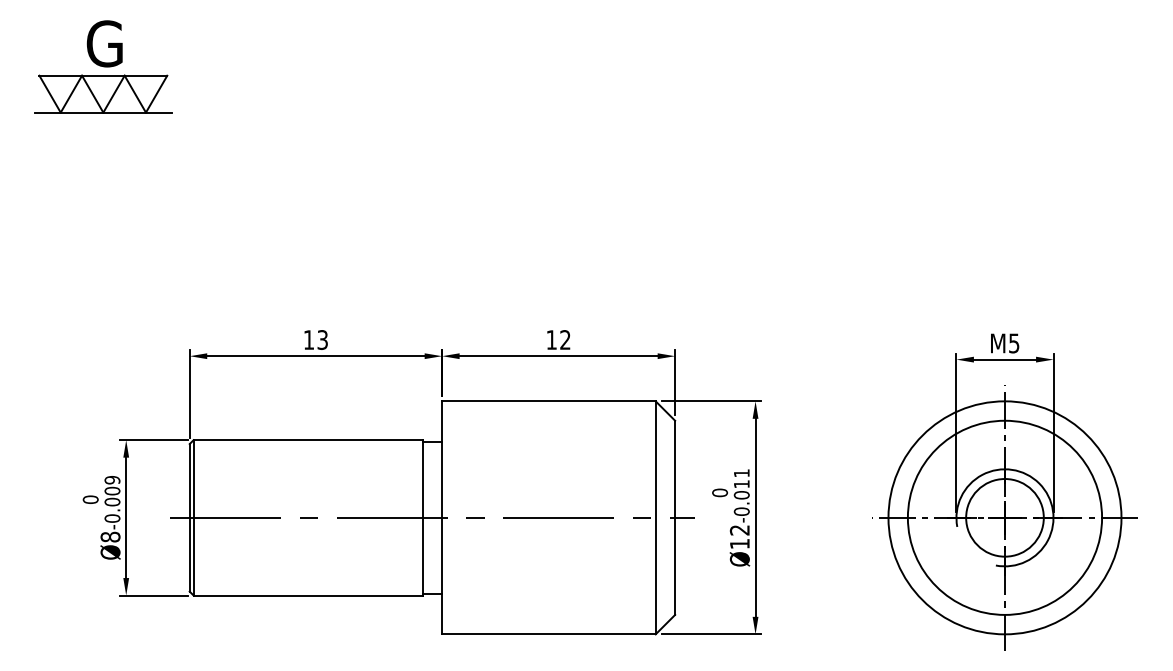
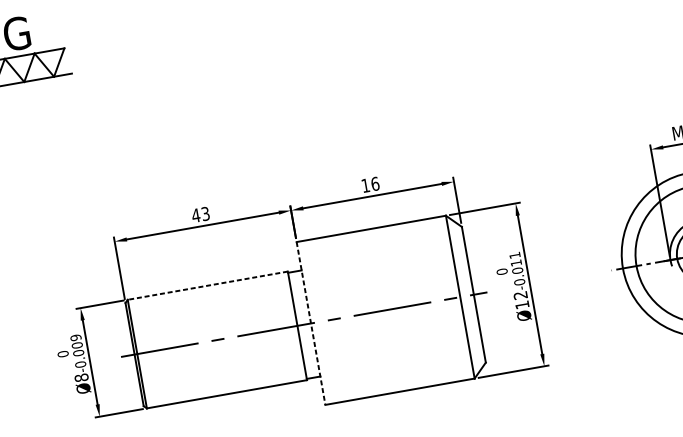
text: (308, 339) -> (195, 215), 13 -> 43
text: (565, 339) -> (375, 183), 12 -> 16
line: (308, 440) -> (208, 285), solid -> dashed
line: (442, 518) -> (311, 323), solid -> dashed

